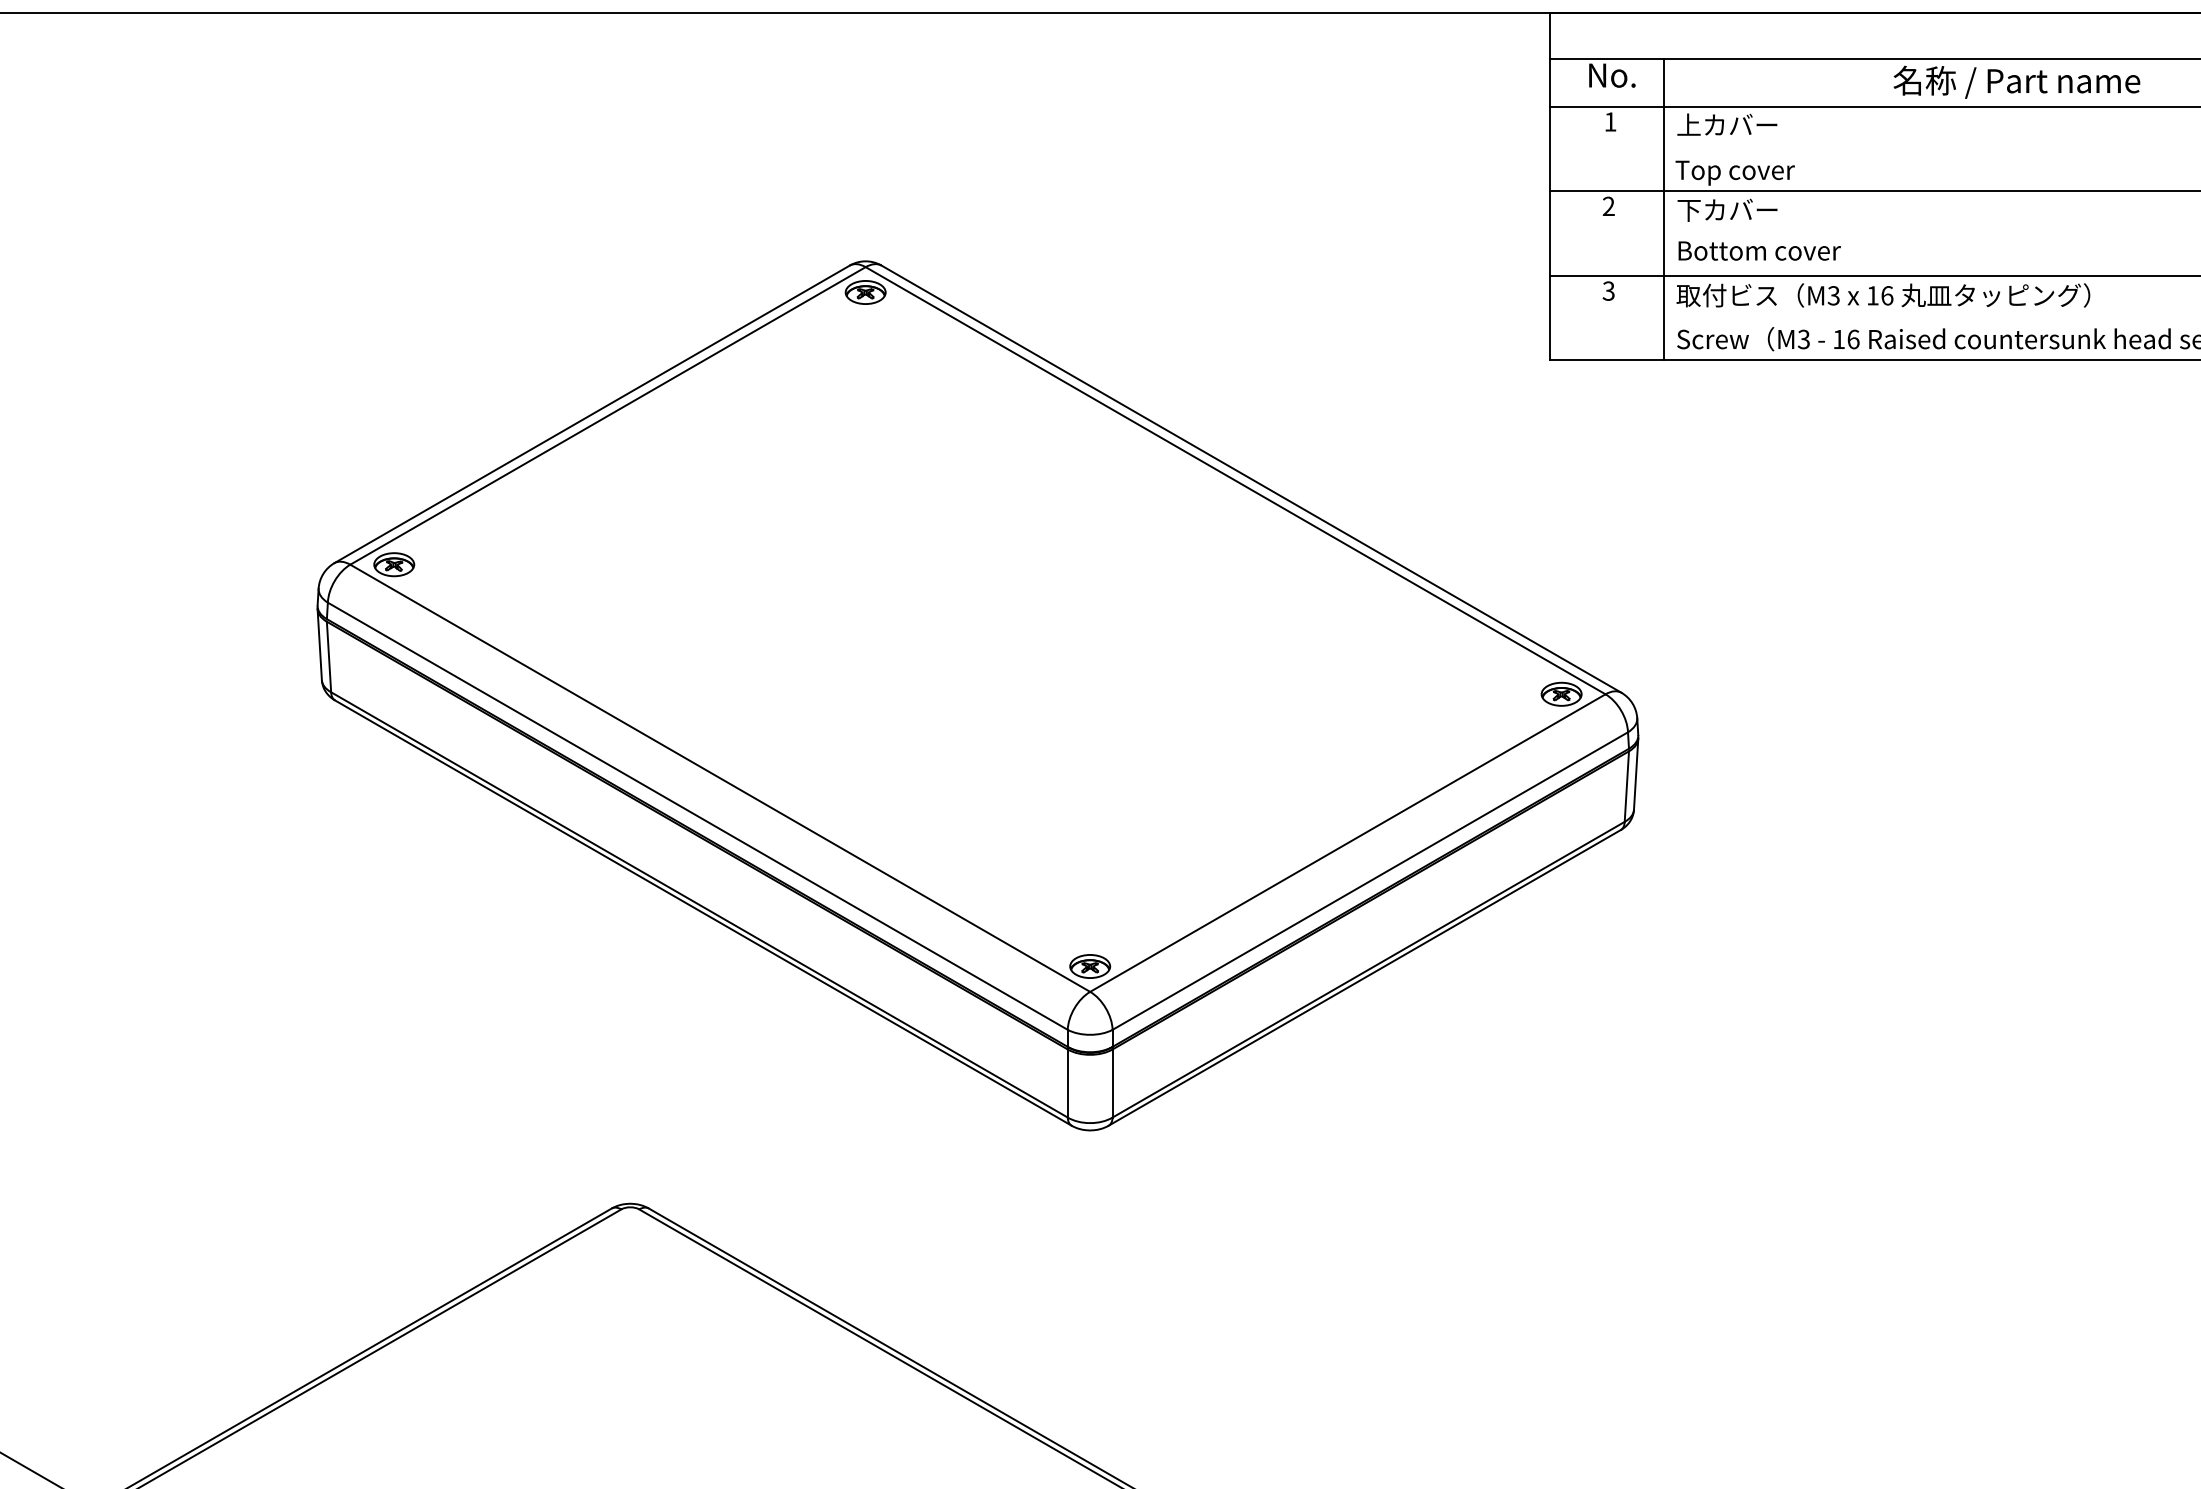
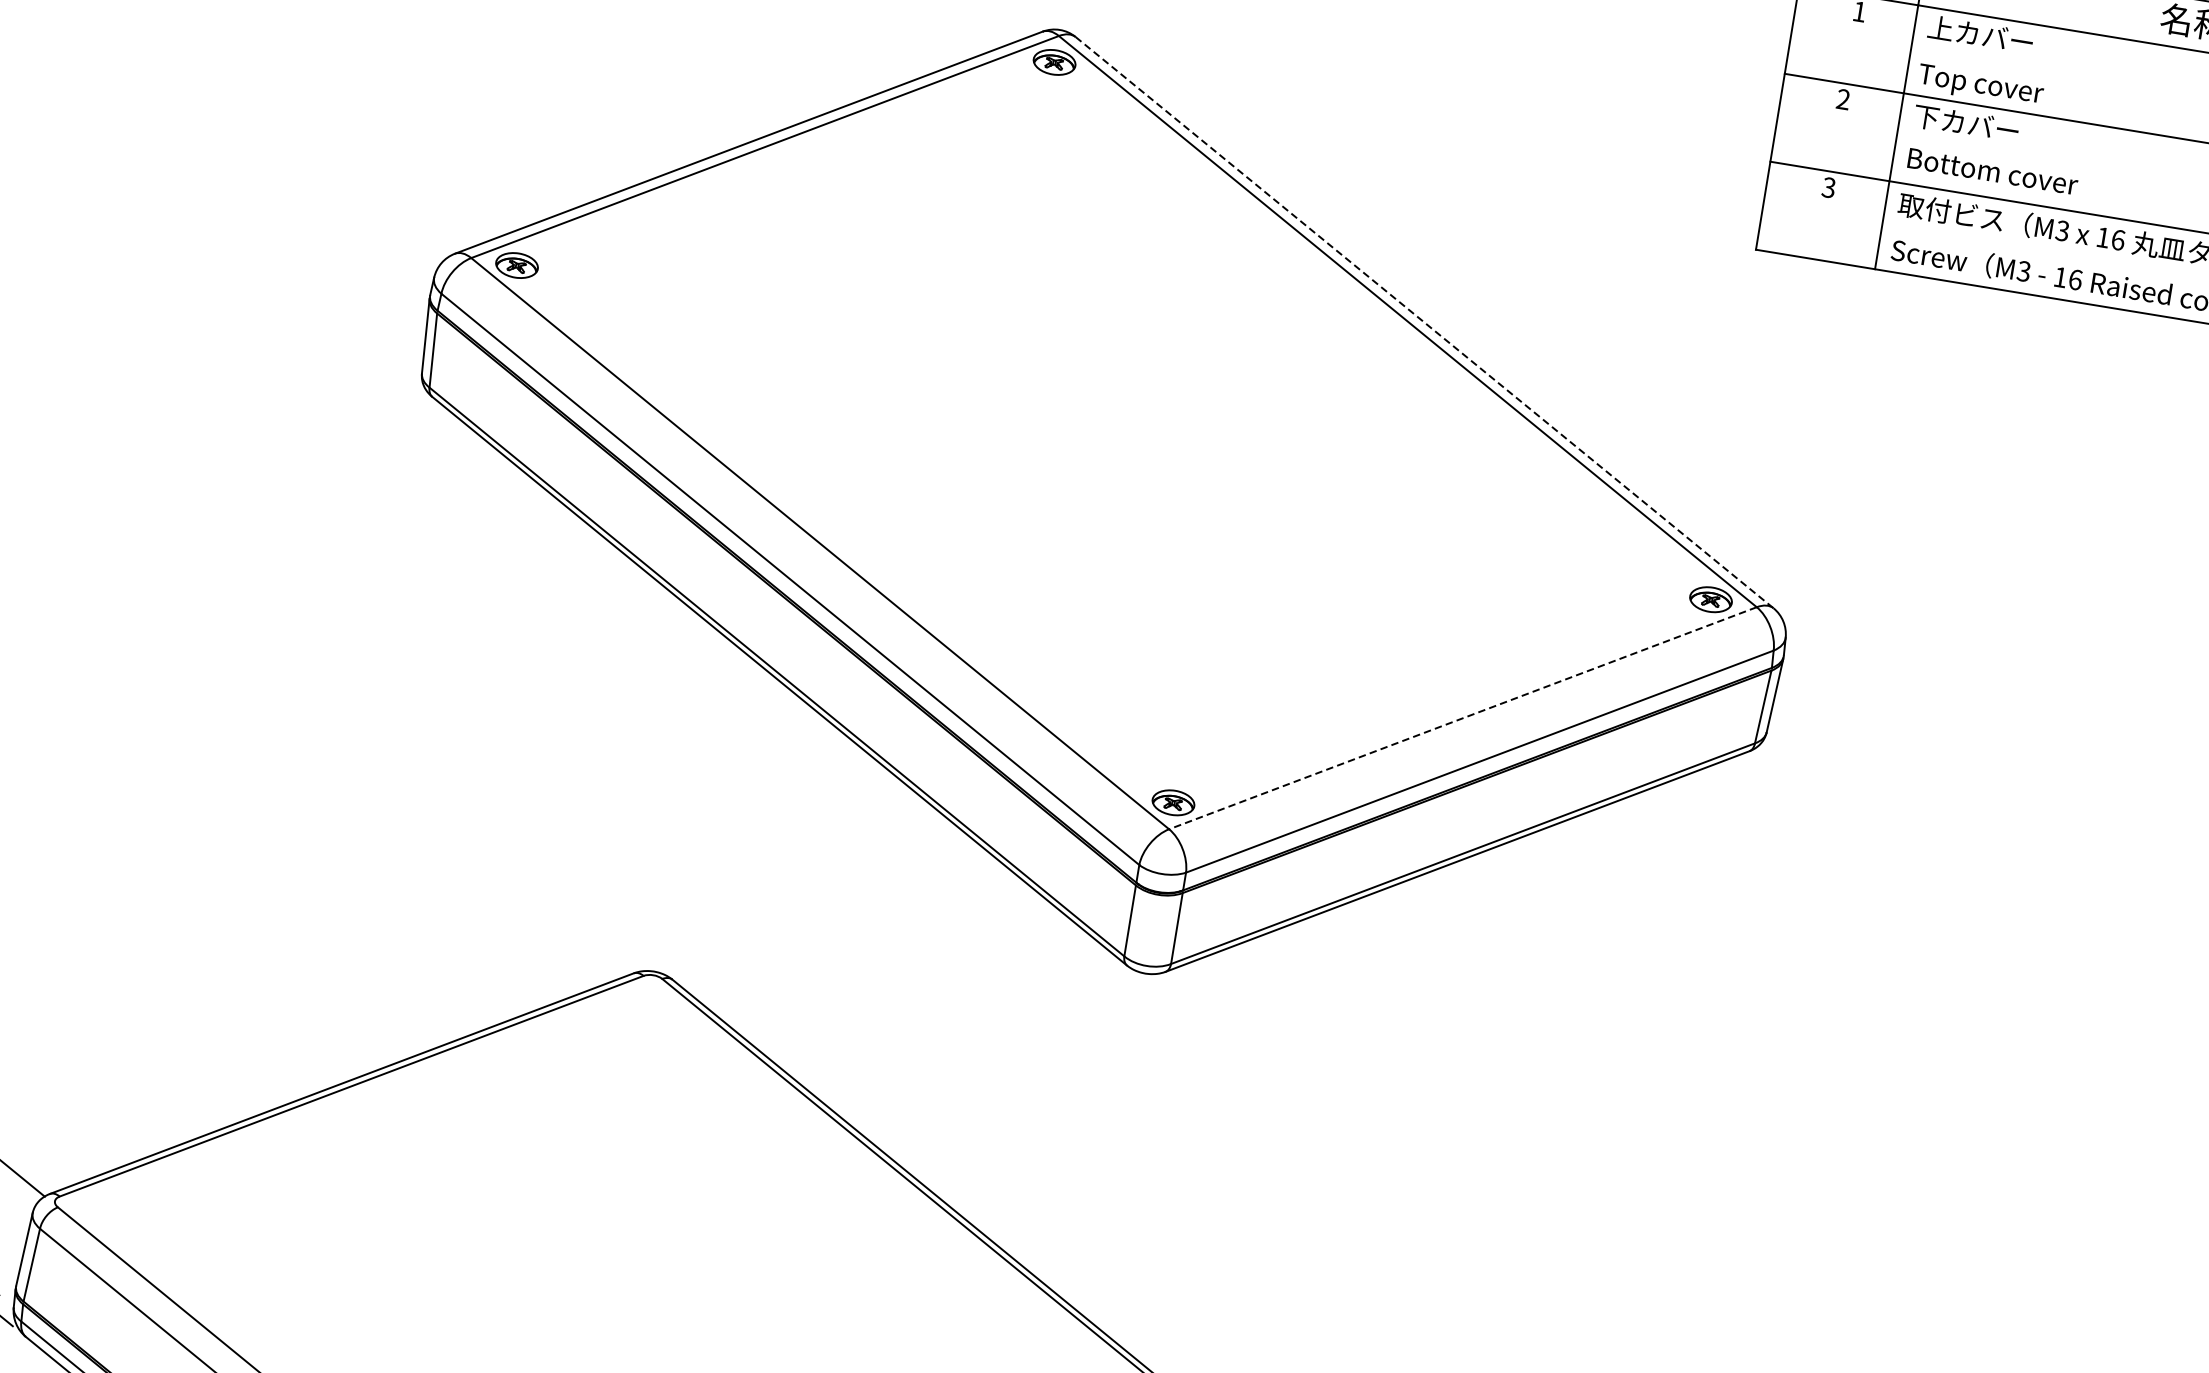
line: (1251, 479) -> (1424, 323), solid -> dashed
line: (1347, 843) -> (1462, 718), solid -> dashed

